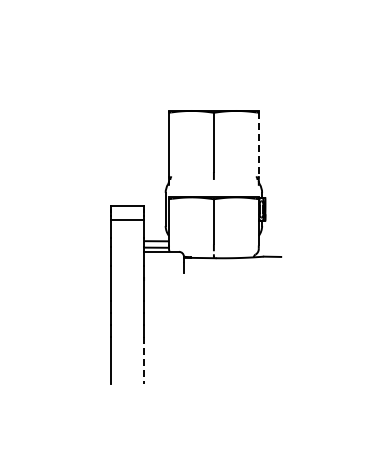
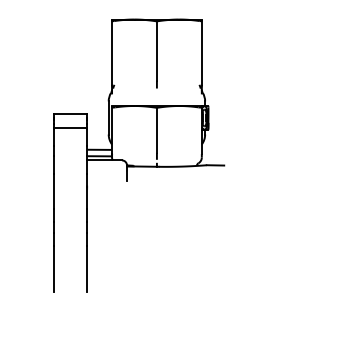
line: (258, 144) -> (201, 53), dashed -> solid
line: (144, 360) -> (87, 269), dashed -> solid

